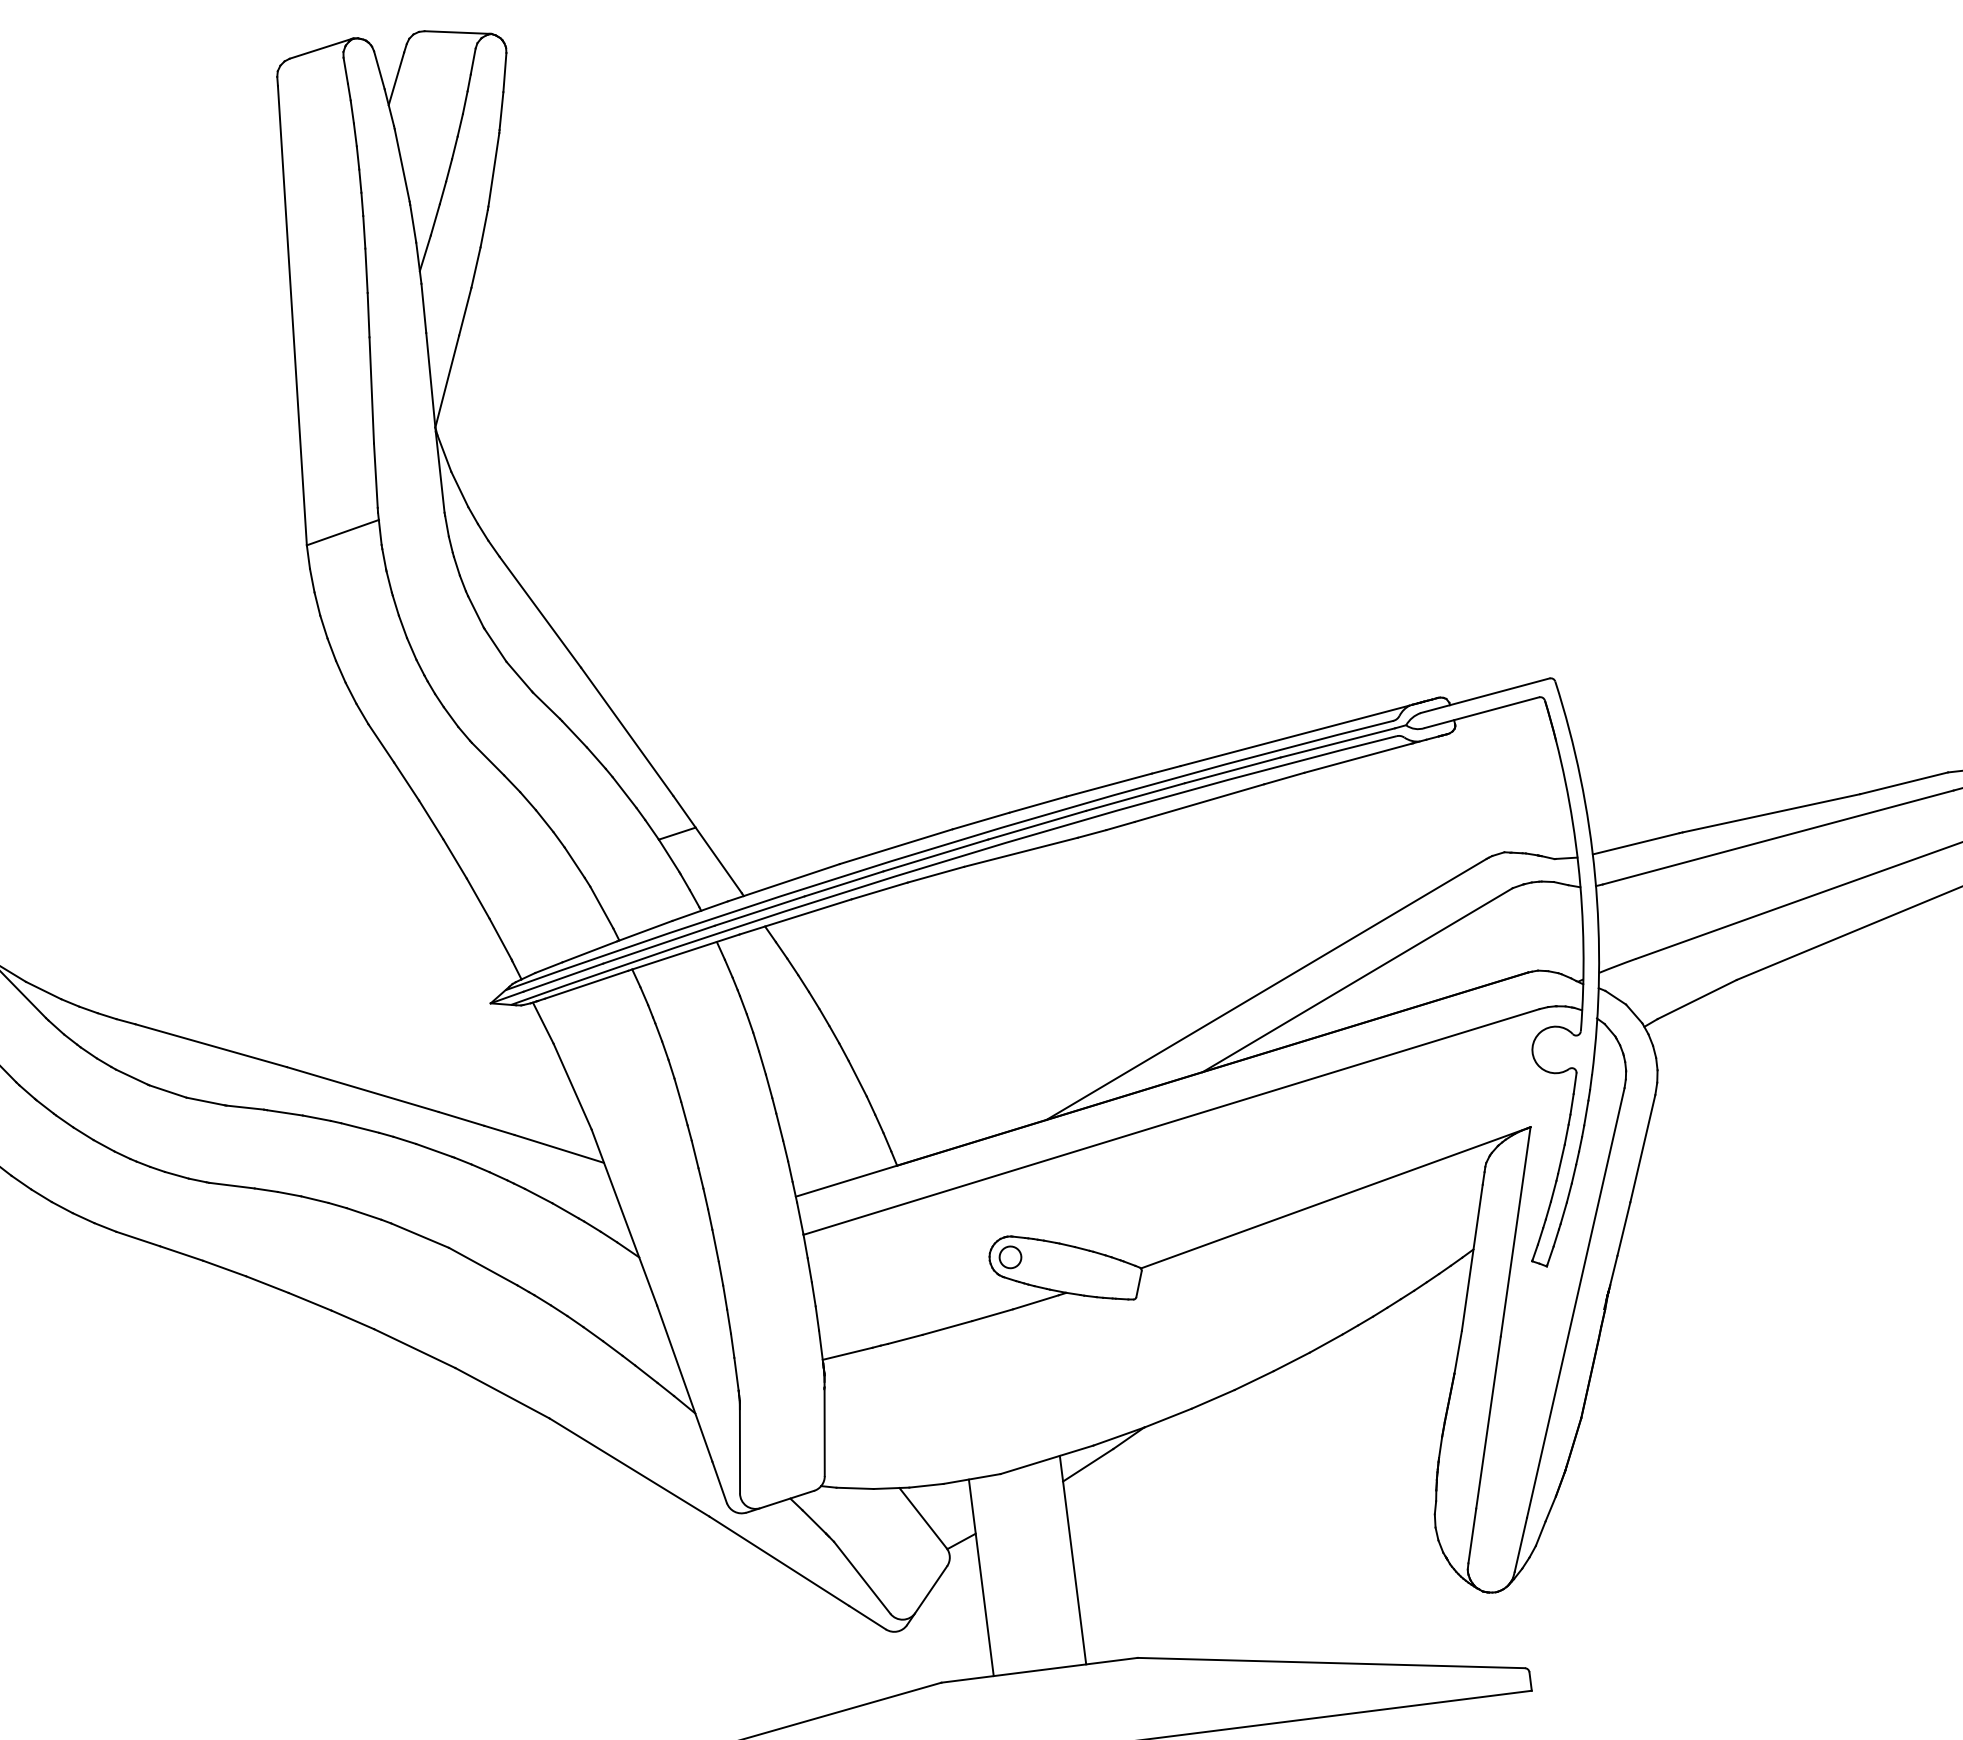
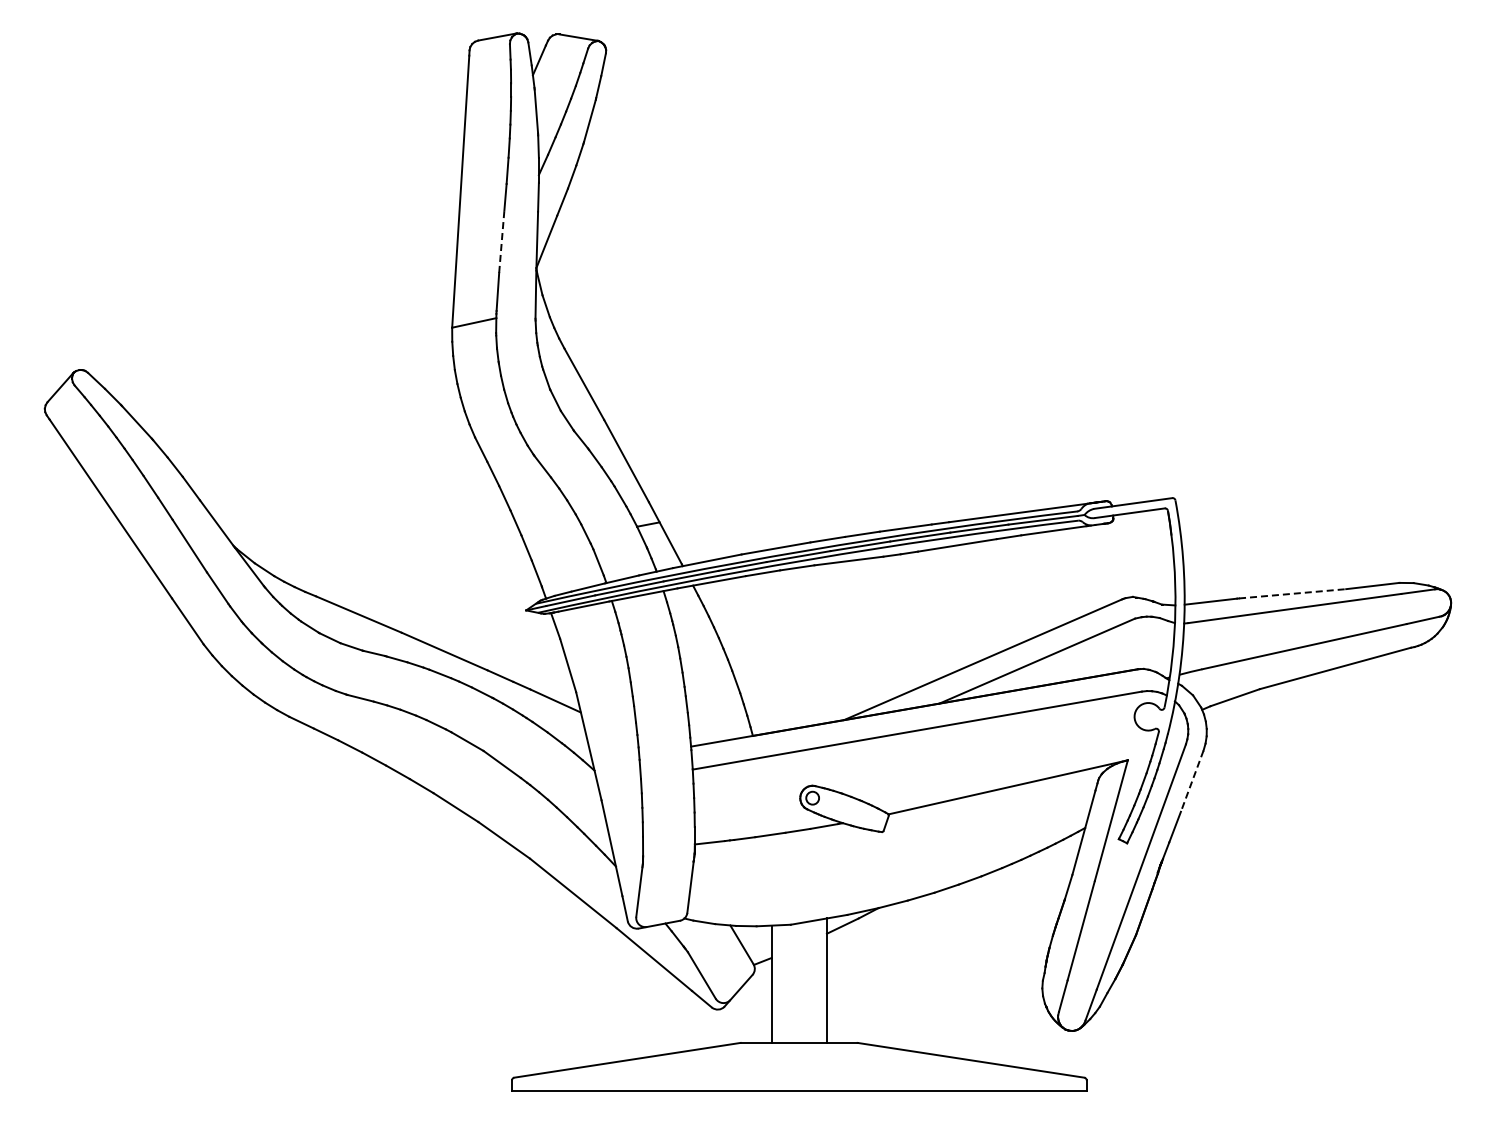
line: (371, 390) -> (501, 241), solid -> dashed
line: (1771, 812) -> (1292, 593), solid -> dashed
line: (1643, 1148) -> (1192, 781), solid -> dashed

